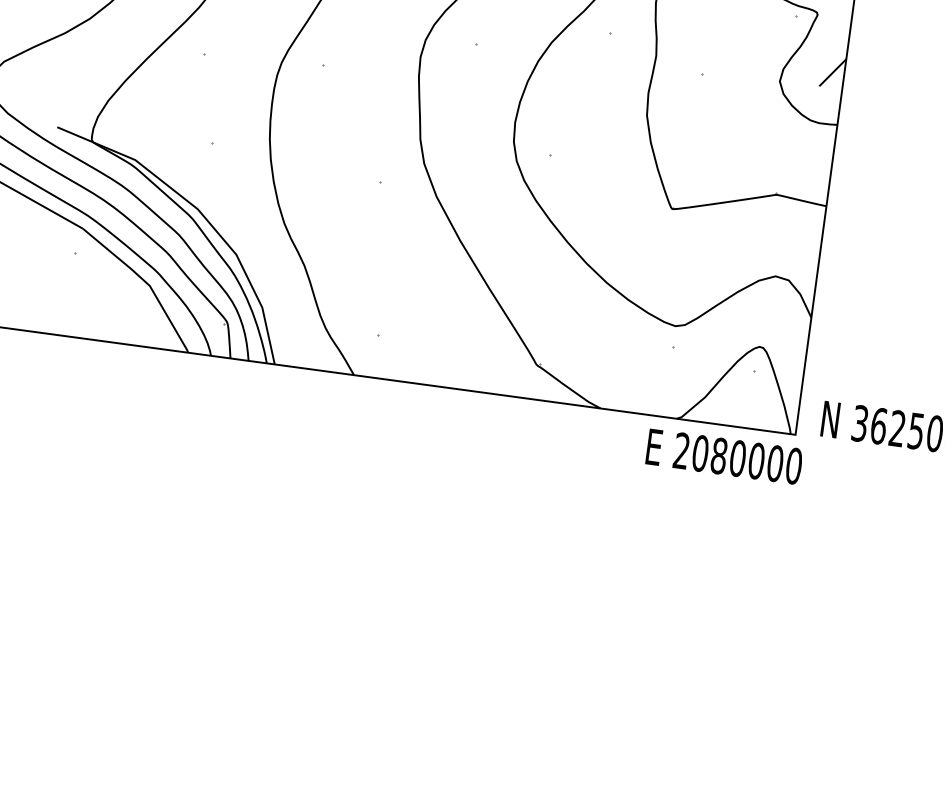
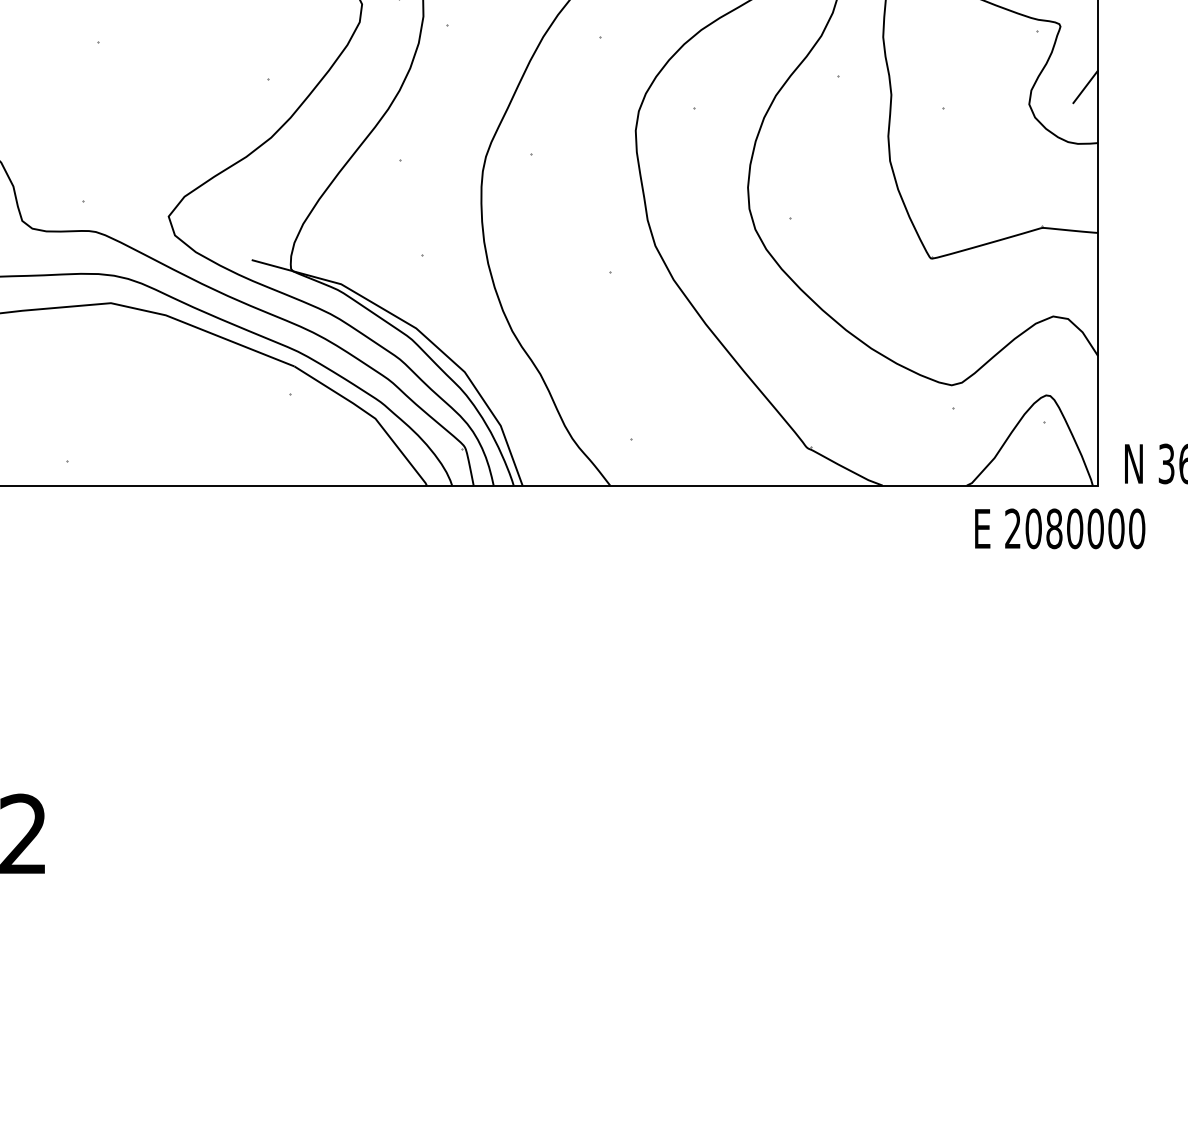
text: (724, 456) -> (1060, 528), moved

